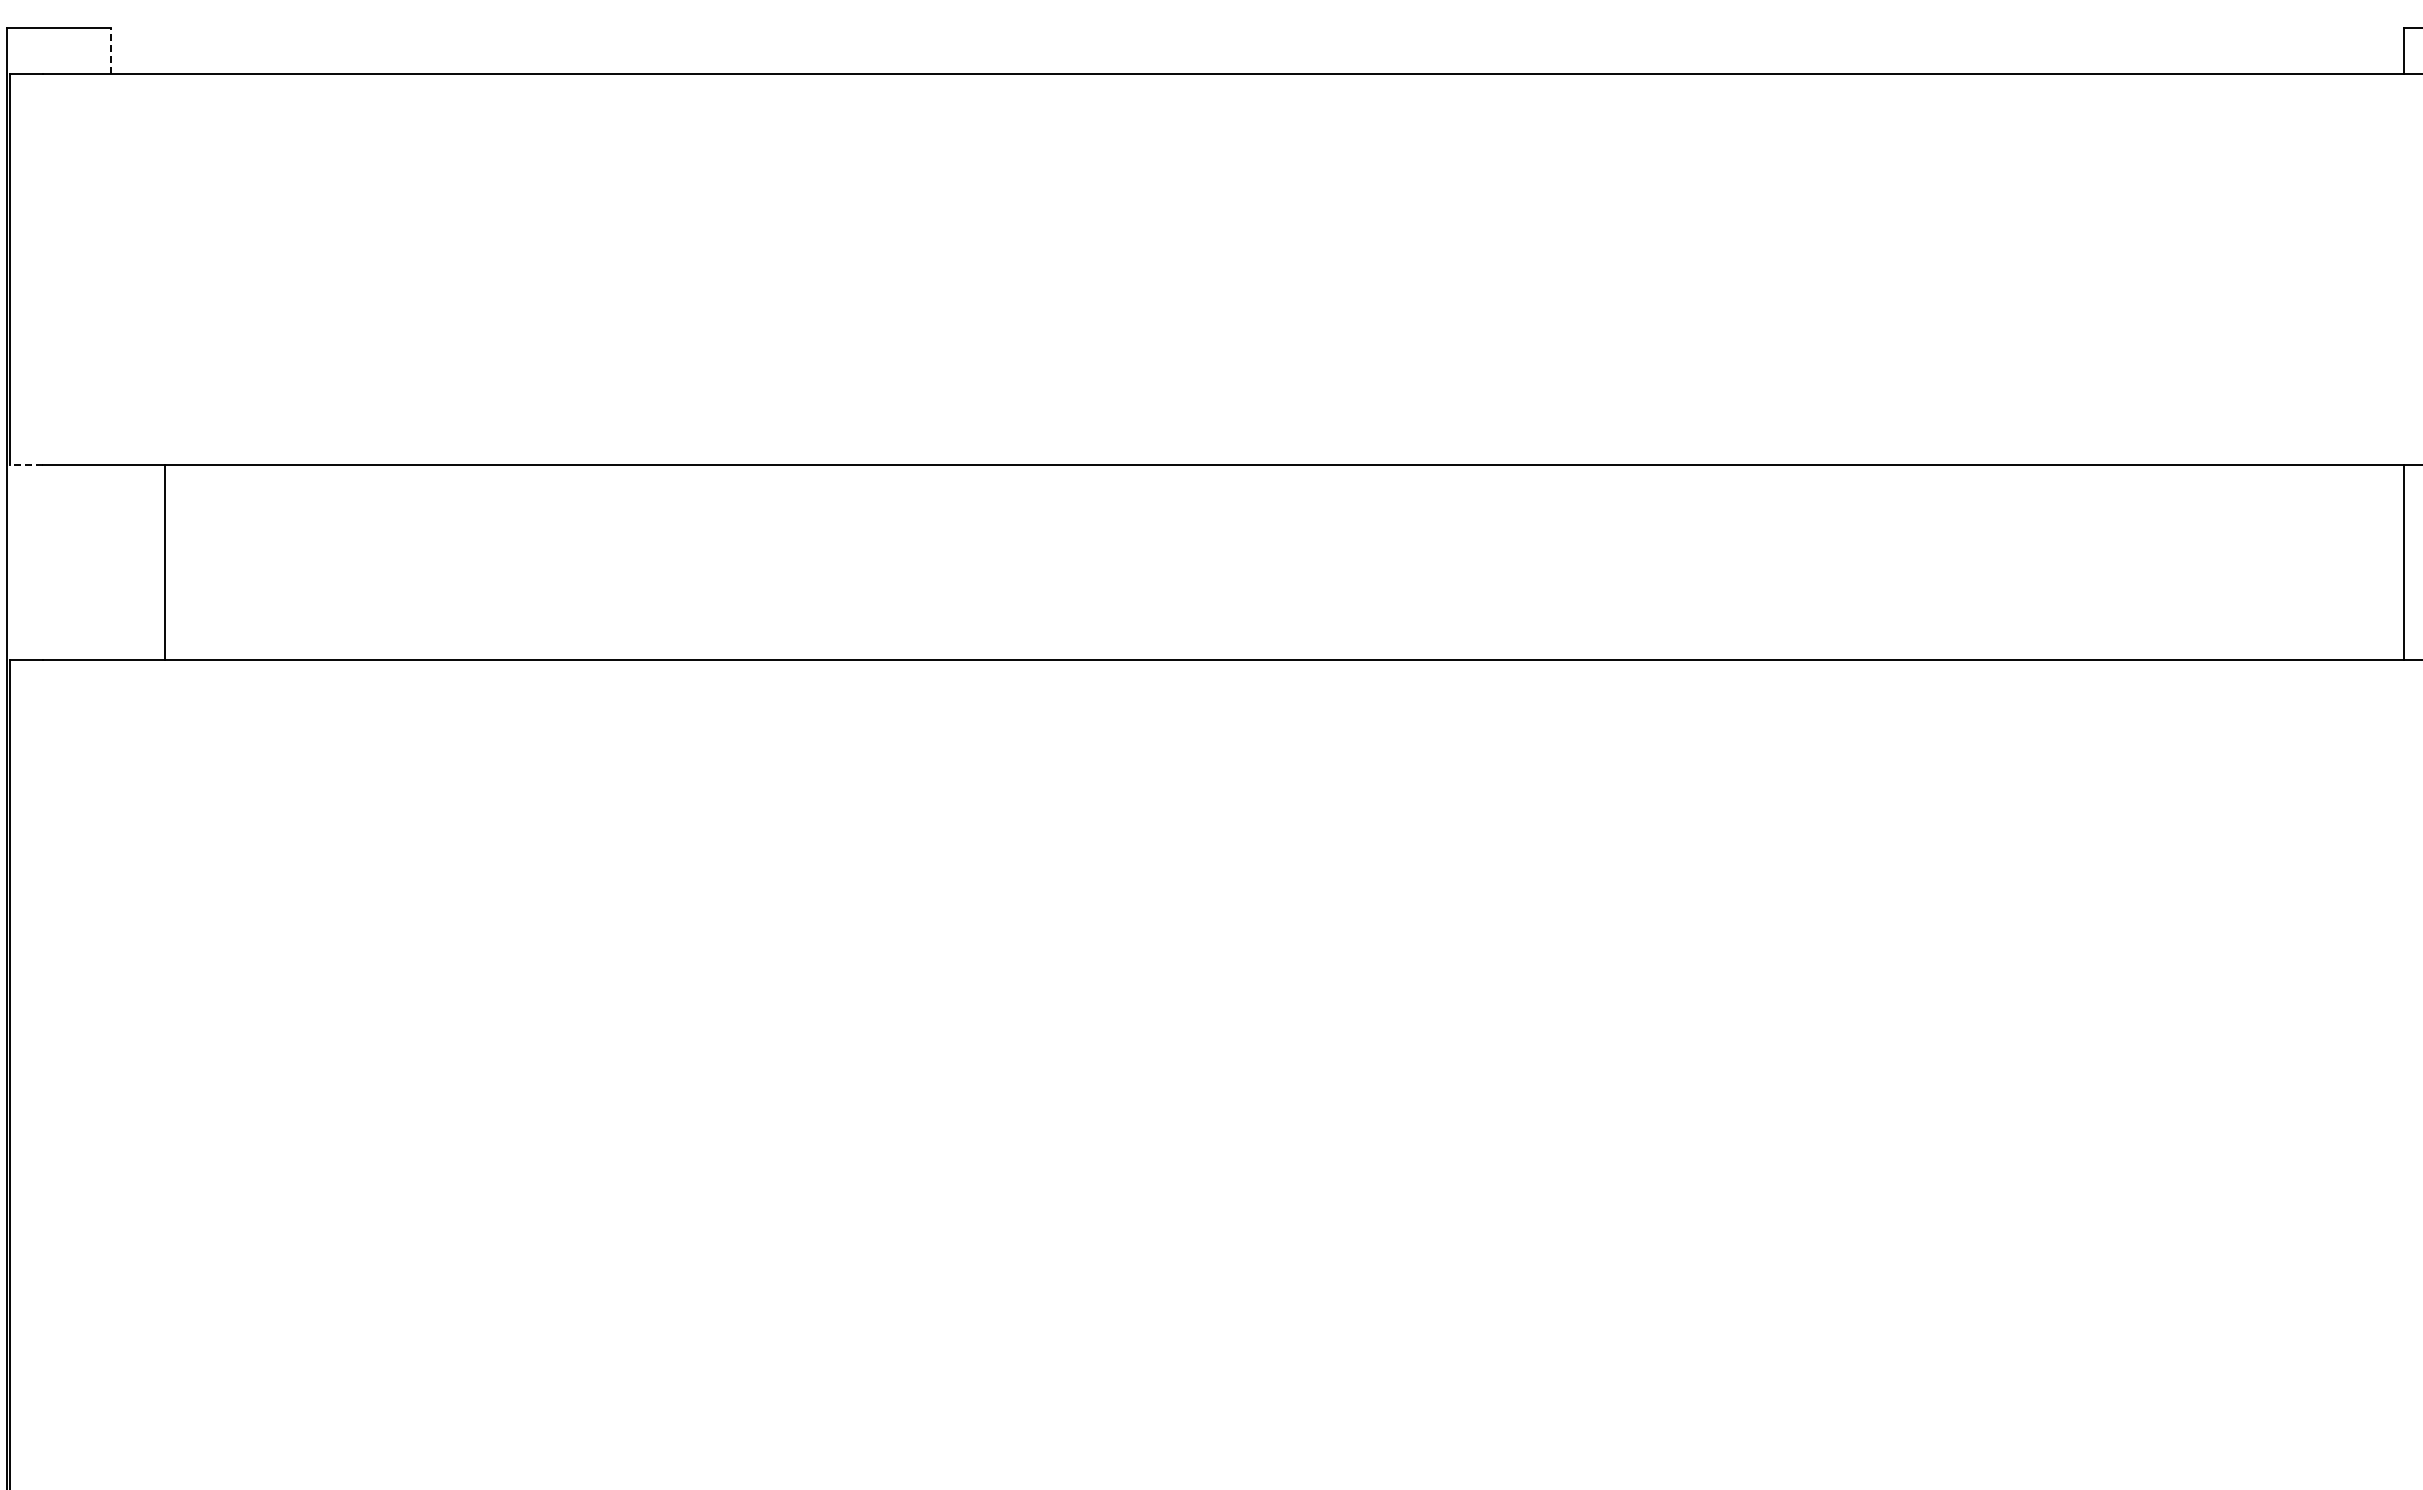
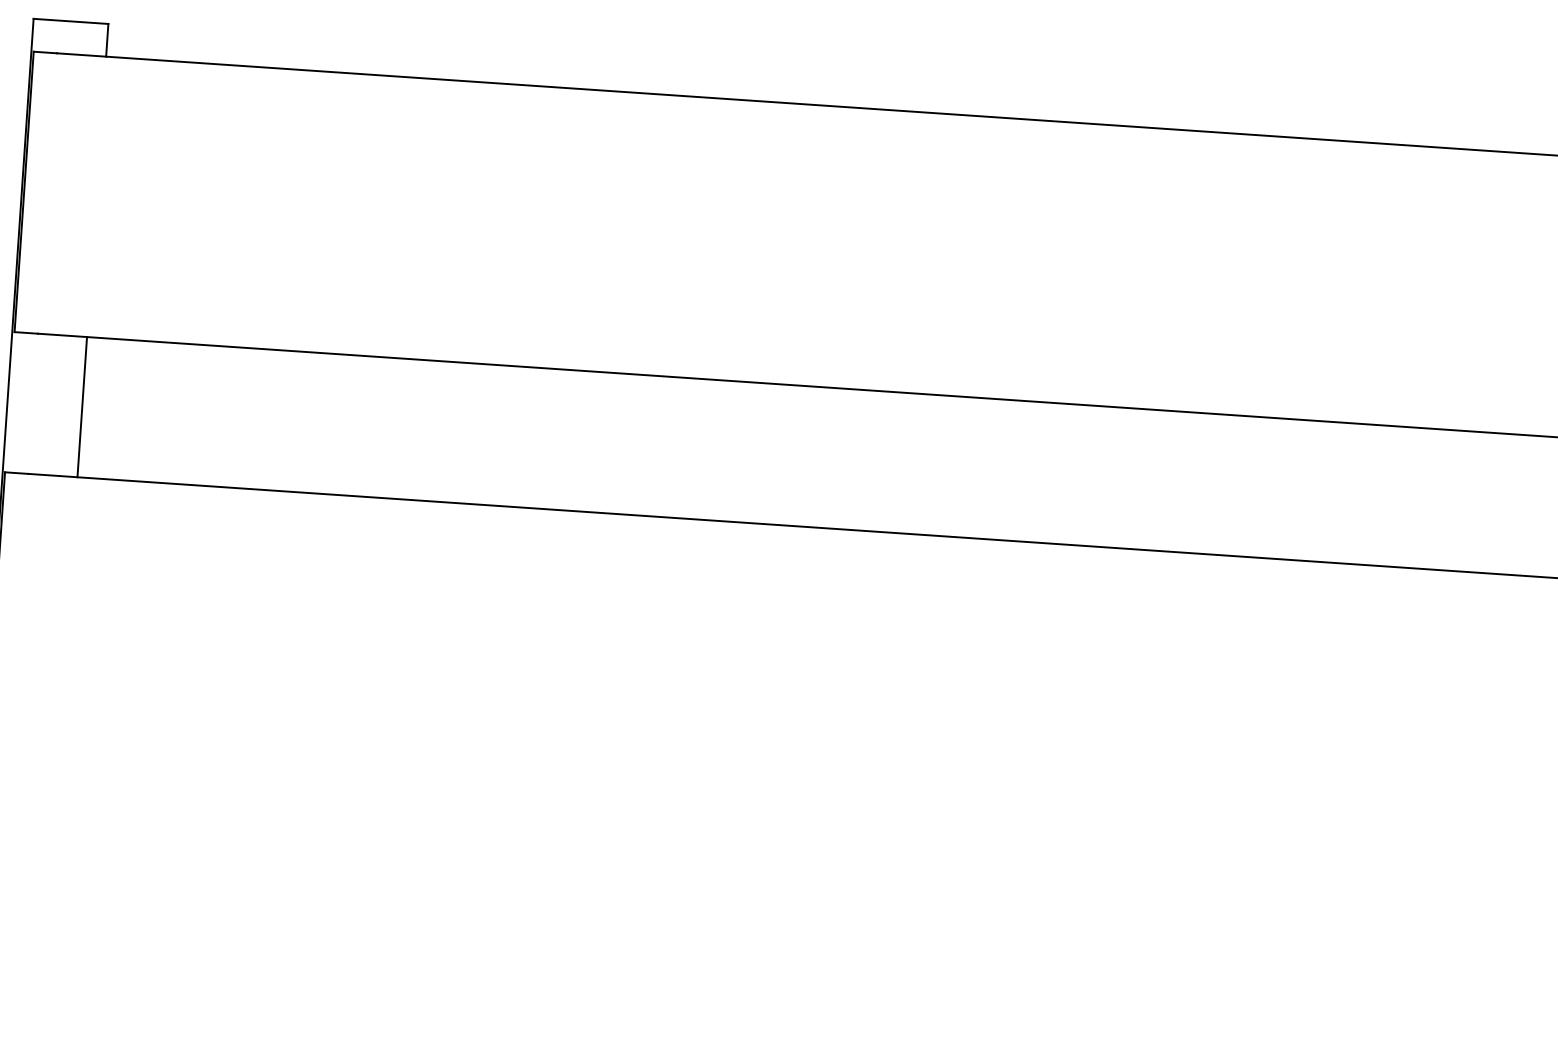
line: (111, 50) -> (107, 40), dashed -> solid
line: (25, 464) -> (25, 332), dashed -> solid
line: (165, 561) -> (82, 406), moved

